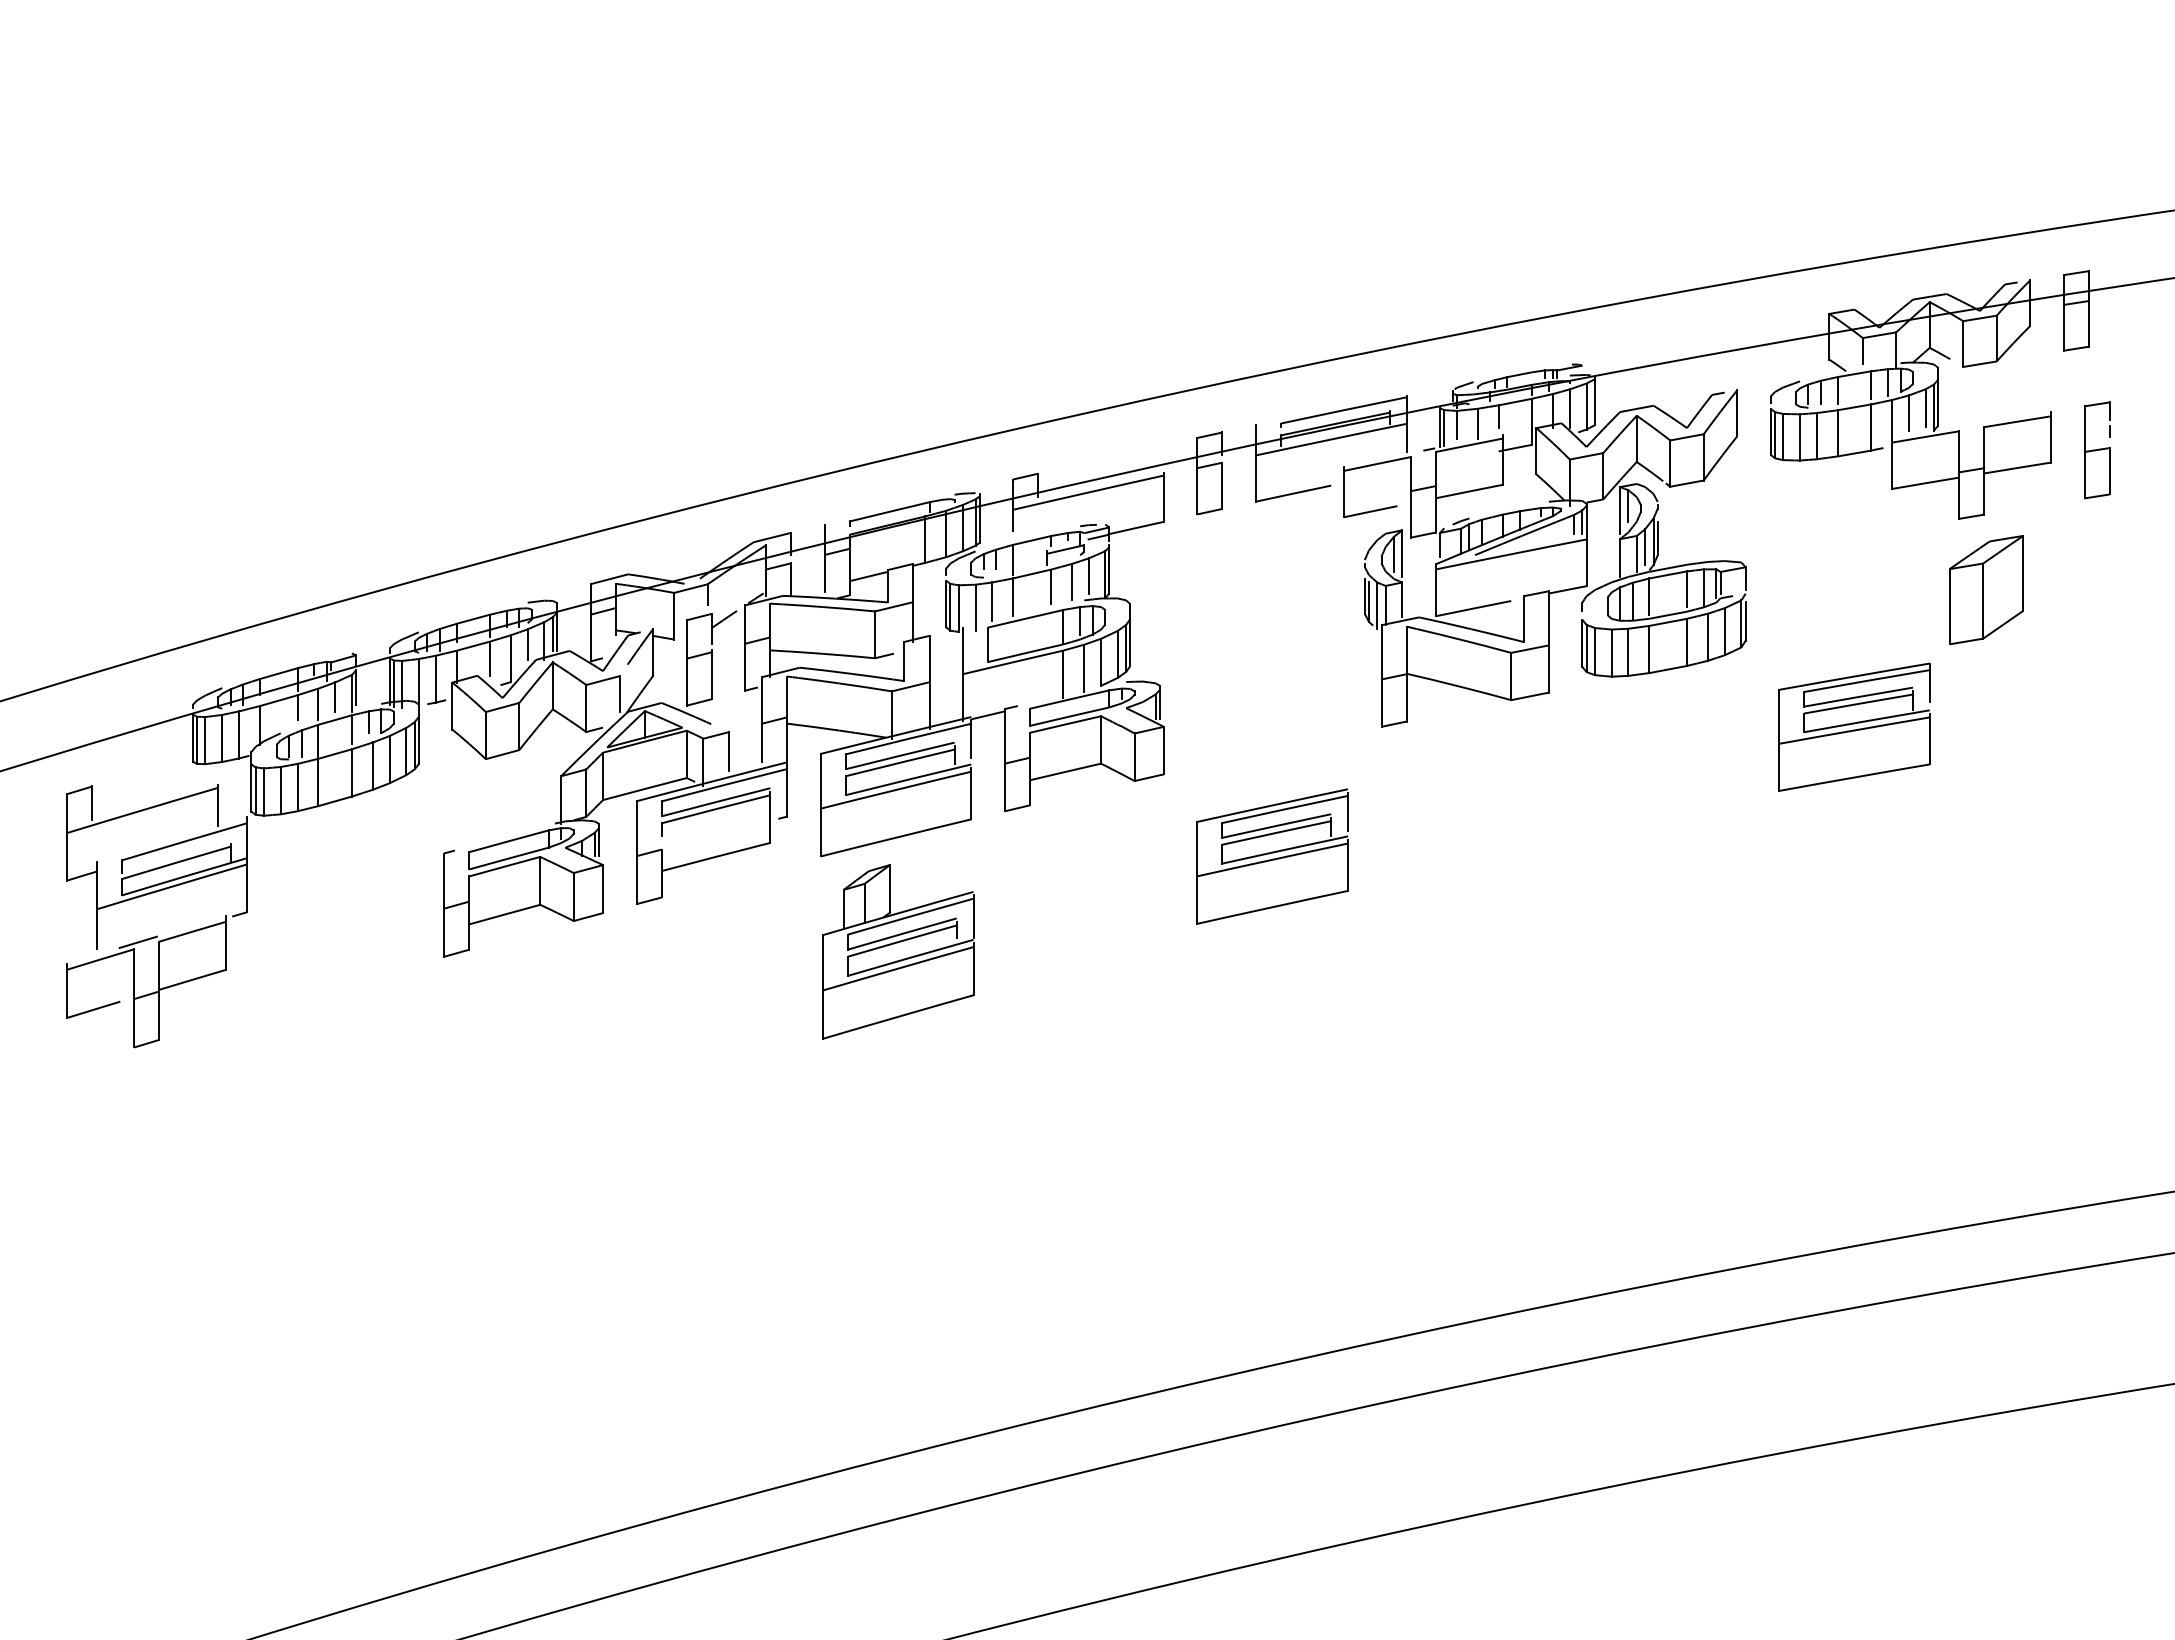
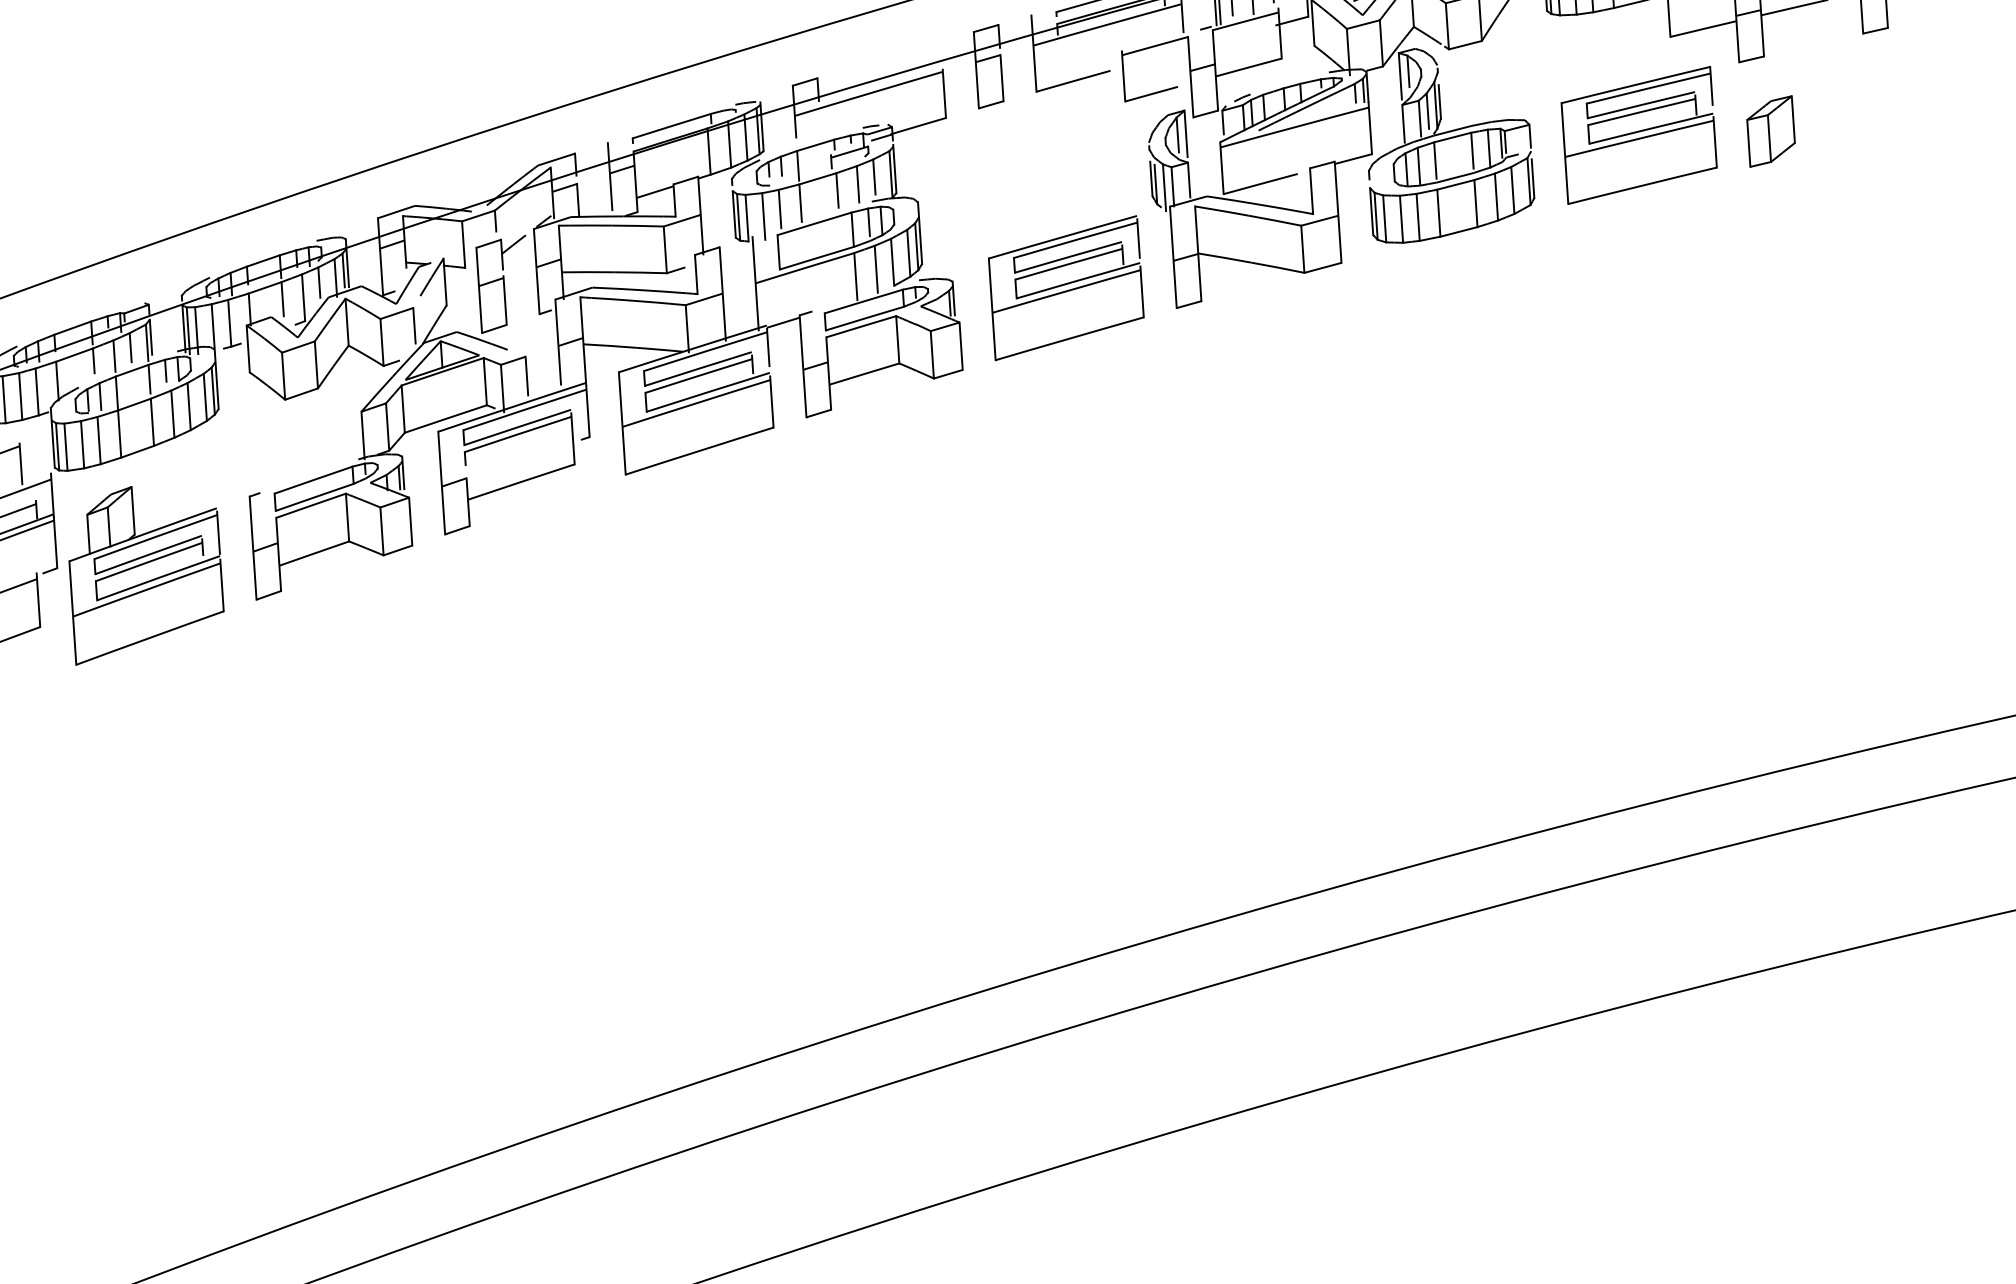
part: (1985, 589) -> (1770, 131), size x0.62
part: (1854, 726) -> (1639, 134), moved
part: (1272, 856) -> (1066, 288), moved
part: (897, 943) -> (144, 564), moved

